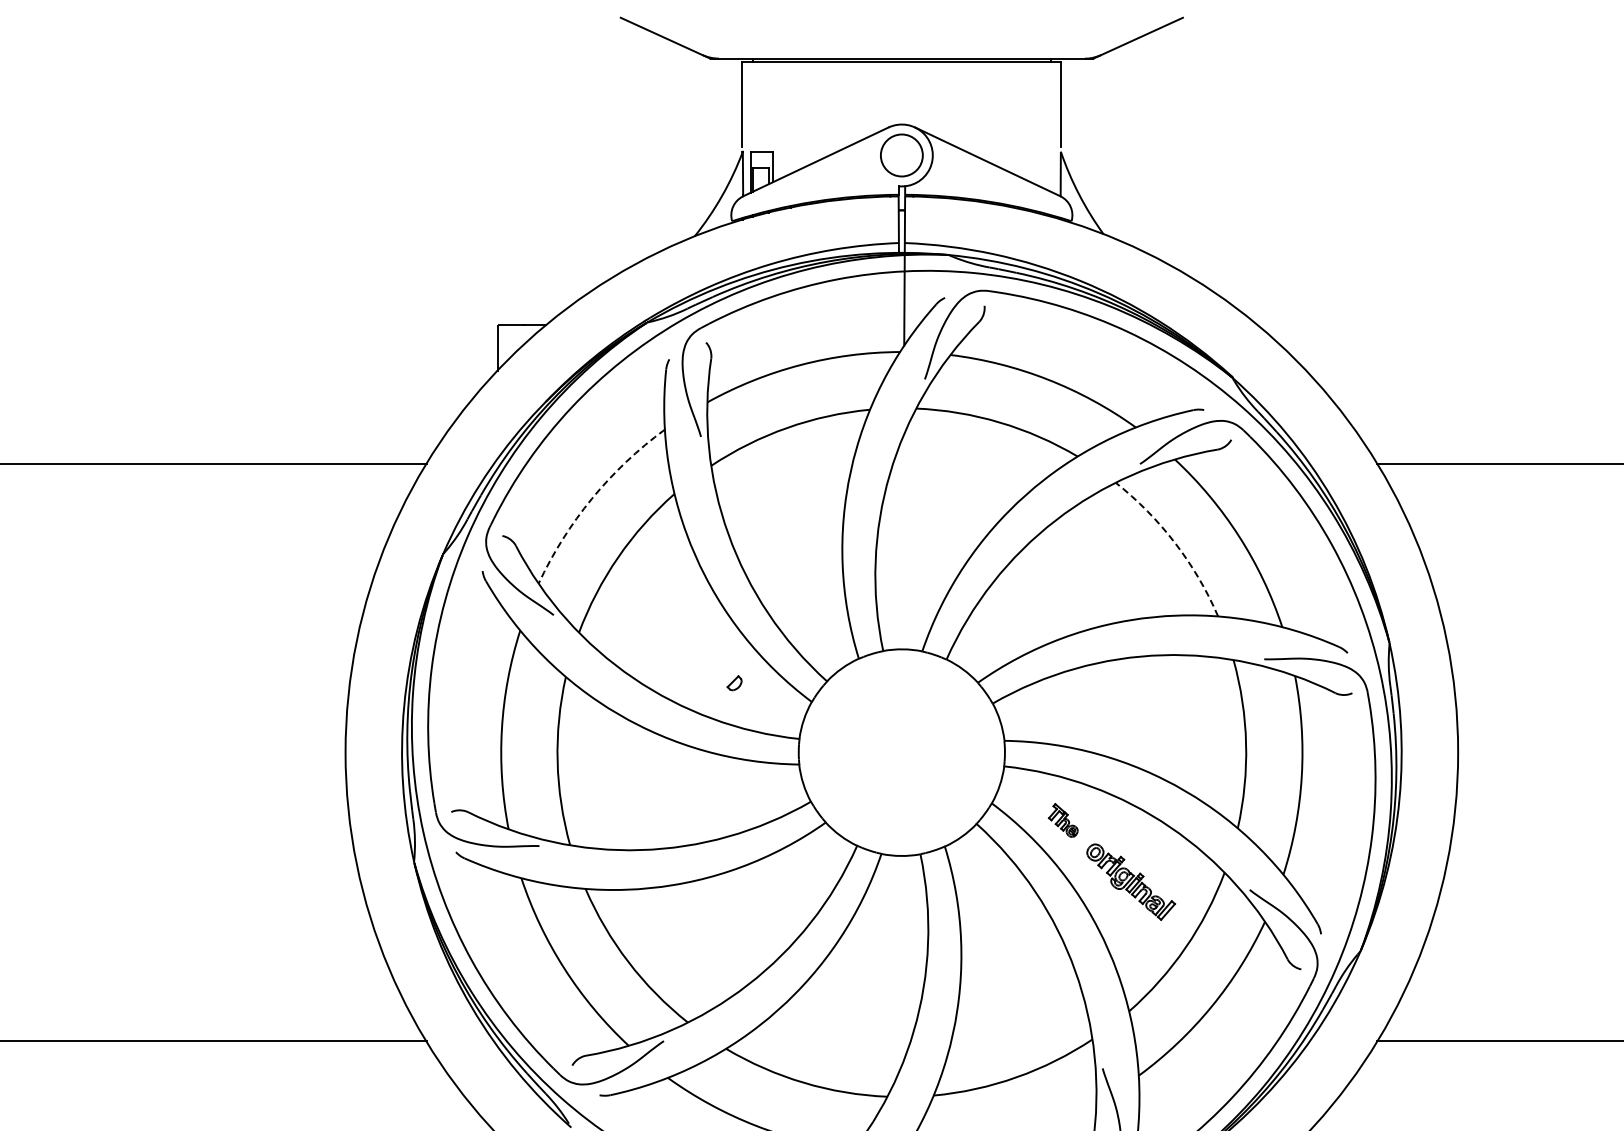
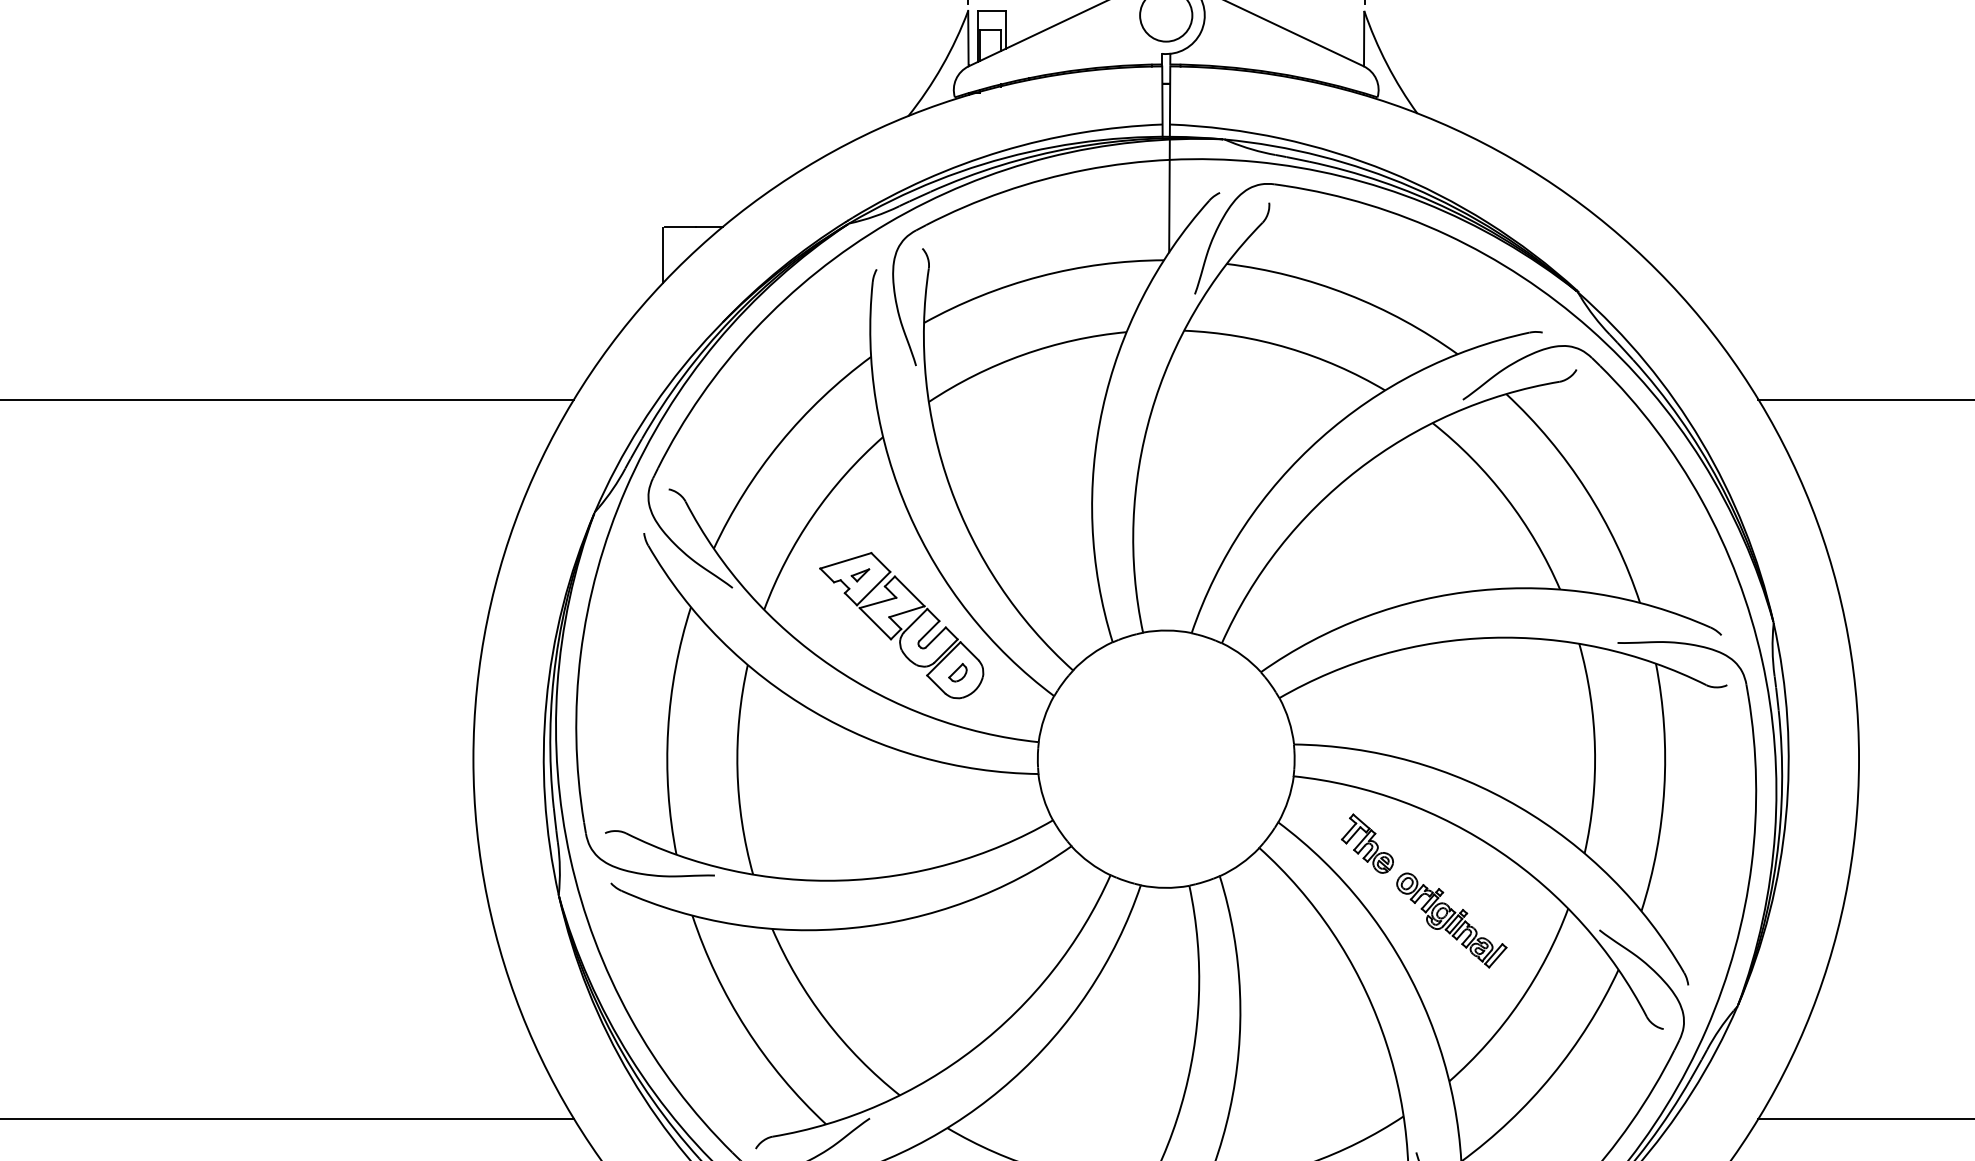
arc: (592, 498) -> (780, 442), dashed -> solid
arc: (1175, 543) -> (1507, 498), dashed -> solid
part: (689, 645) -> (901, 625), added
part: (1062, 820) -> (1366, 843), size x1.43

